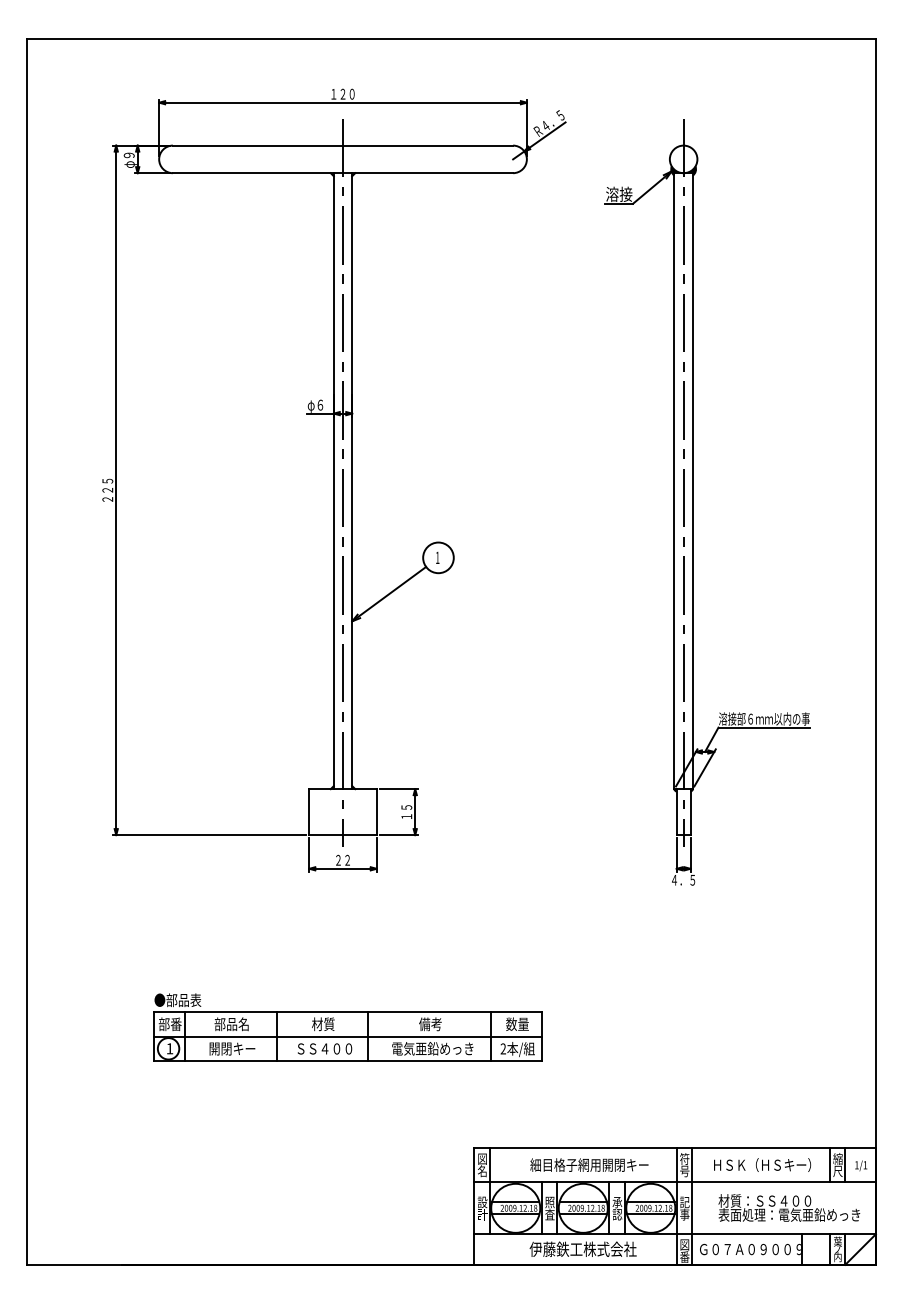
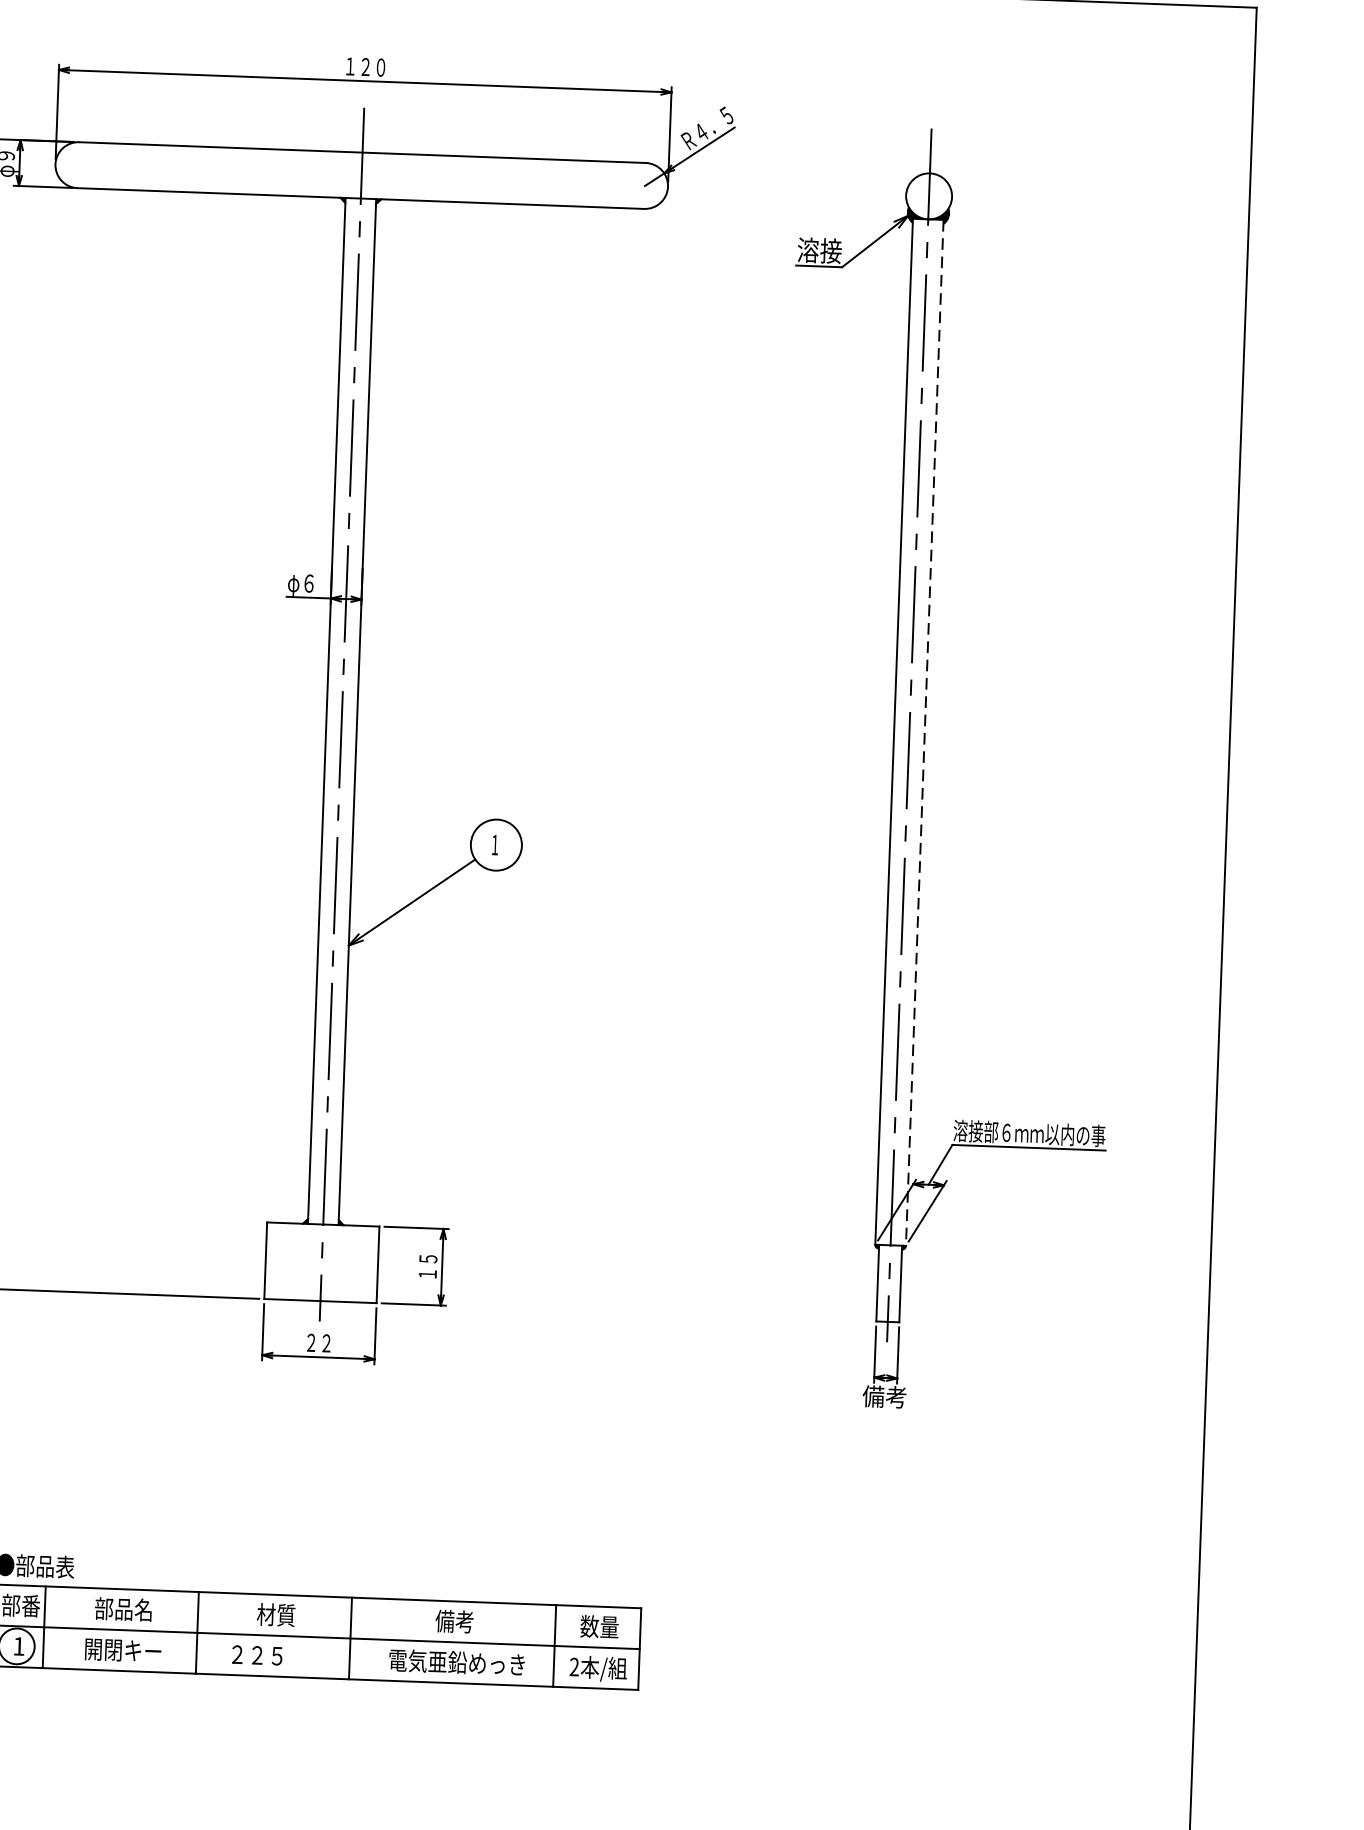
line: (692, 481) -> (924, 733), solid -> dashed
text: (683, 879) -> (884, 1395), ４．５ -> 備考
text: (324, 1048) -> (276, 1655), ＳＳ４００ -> ２２５

